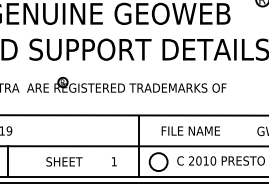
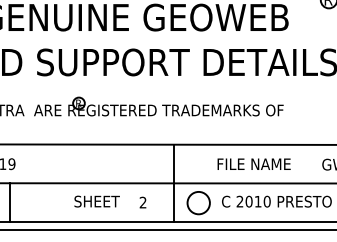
text: (190, 130) -> (253, 163), moved
text: (64, 161) -> (97, 201), moved
text: (113, 161) -> (142, 202), 1 -> 2

